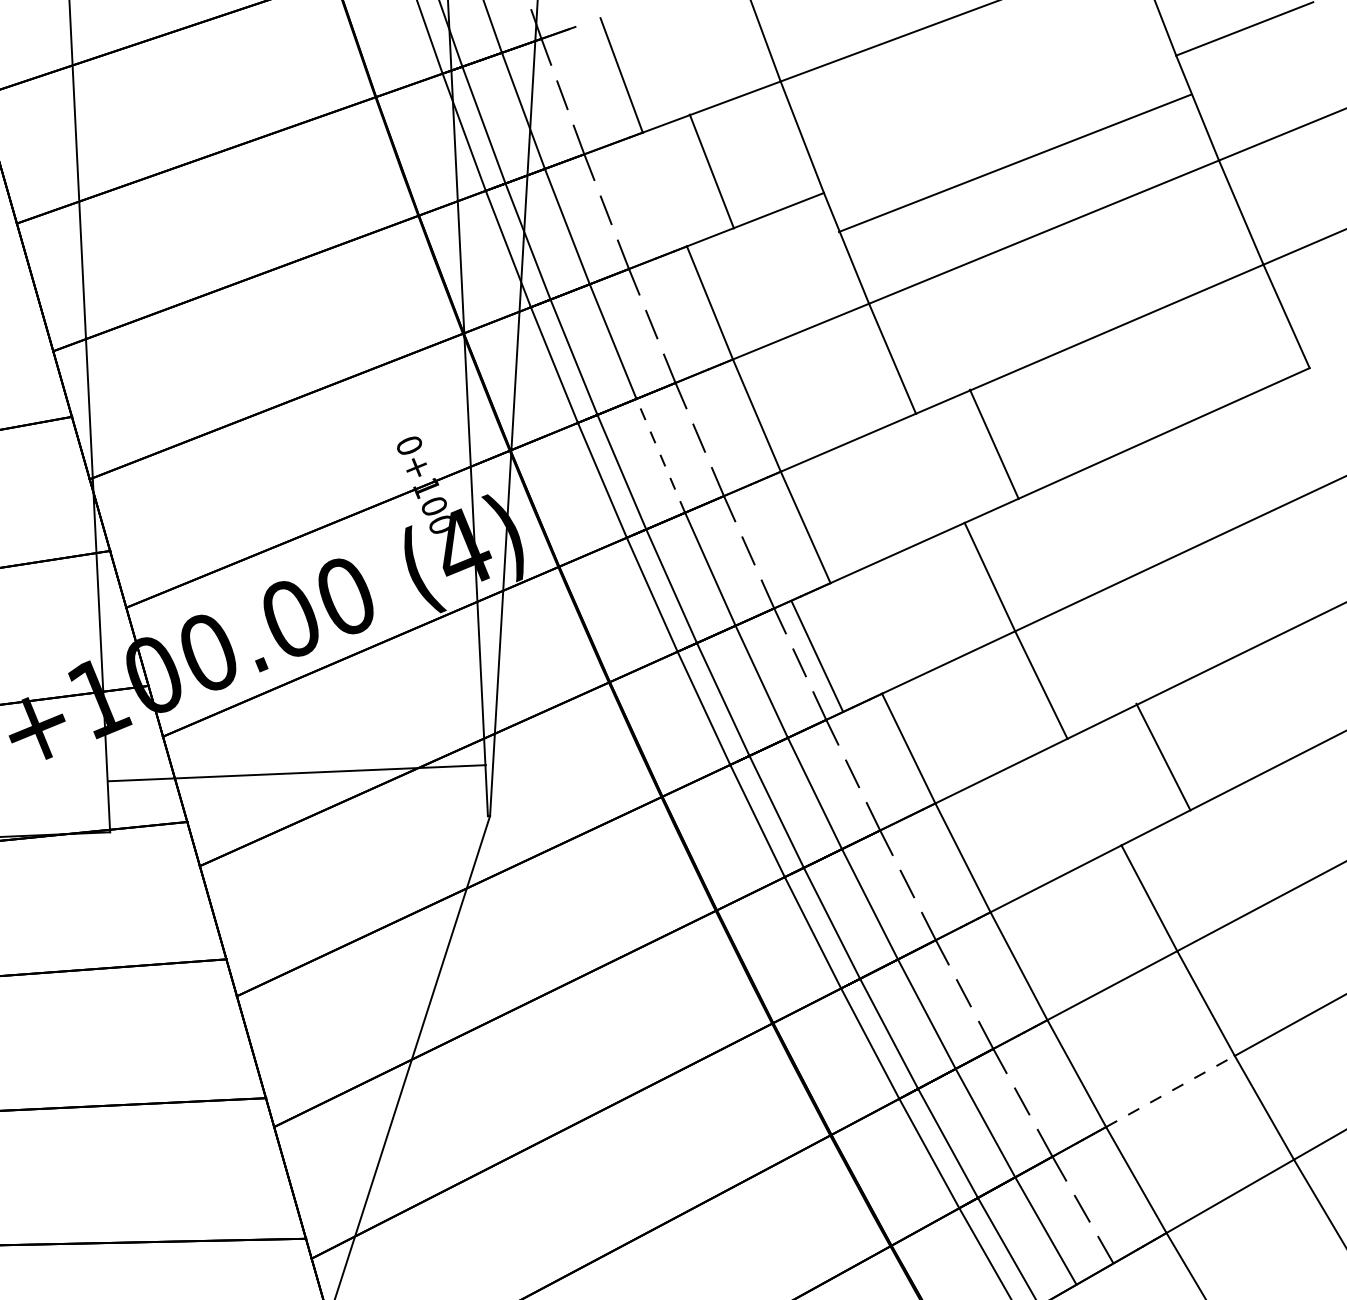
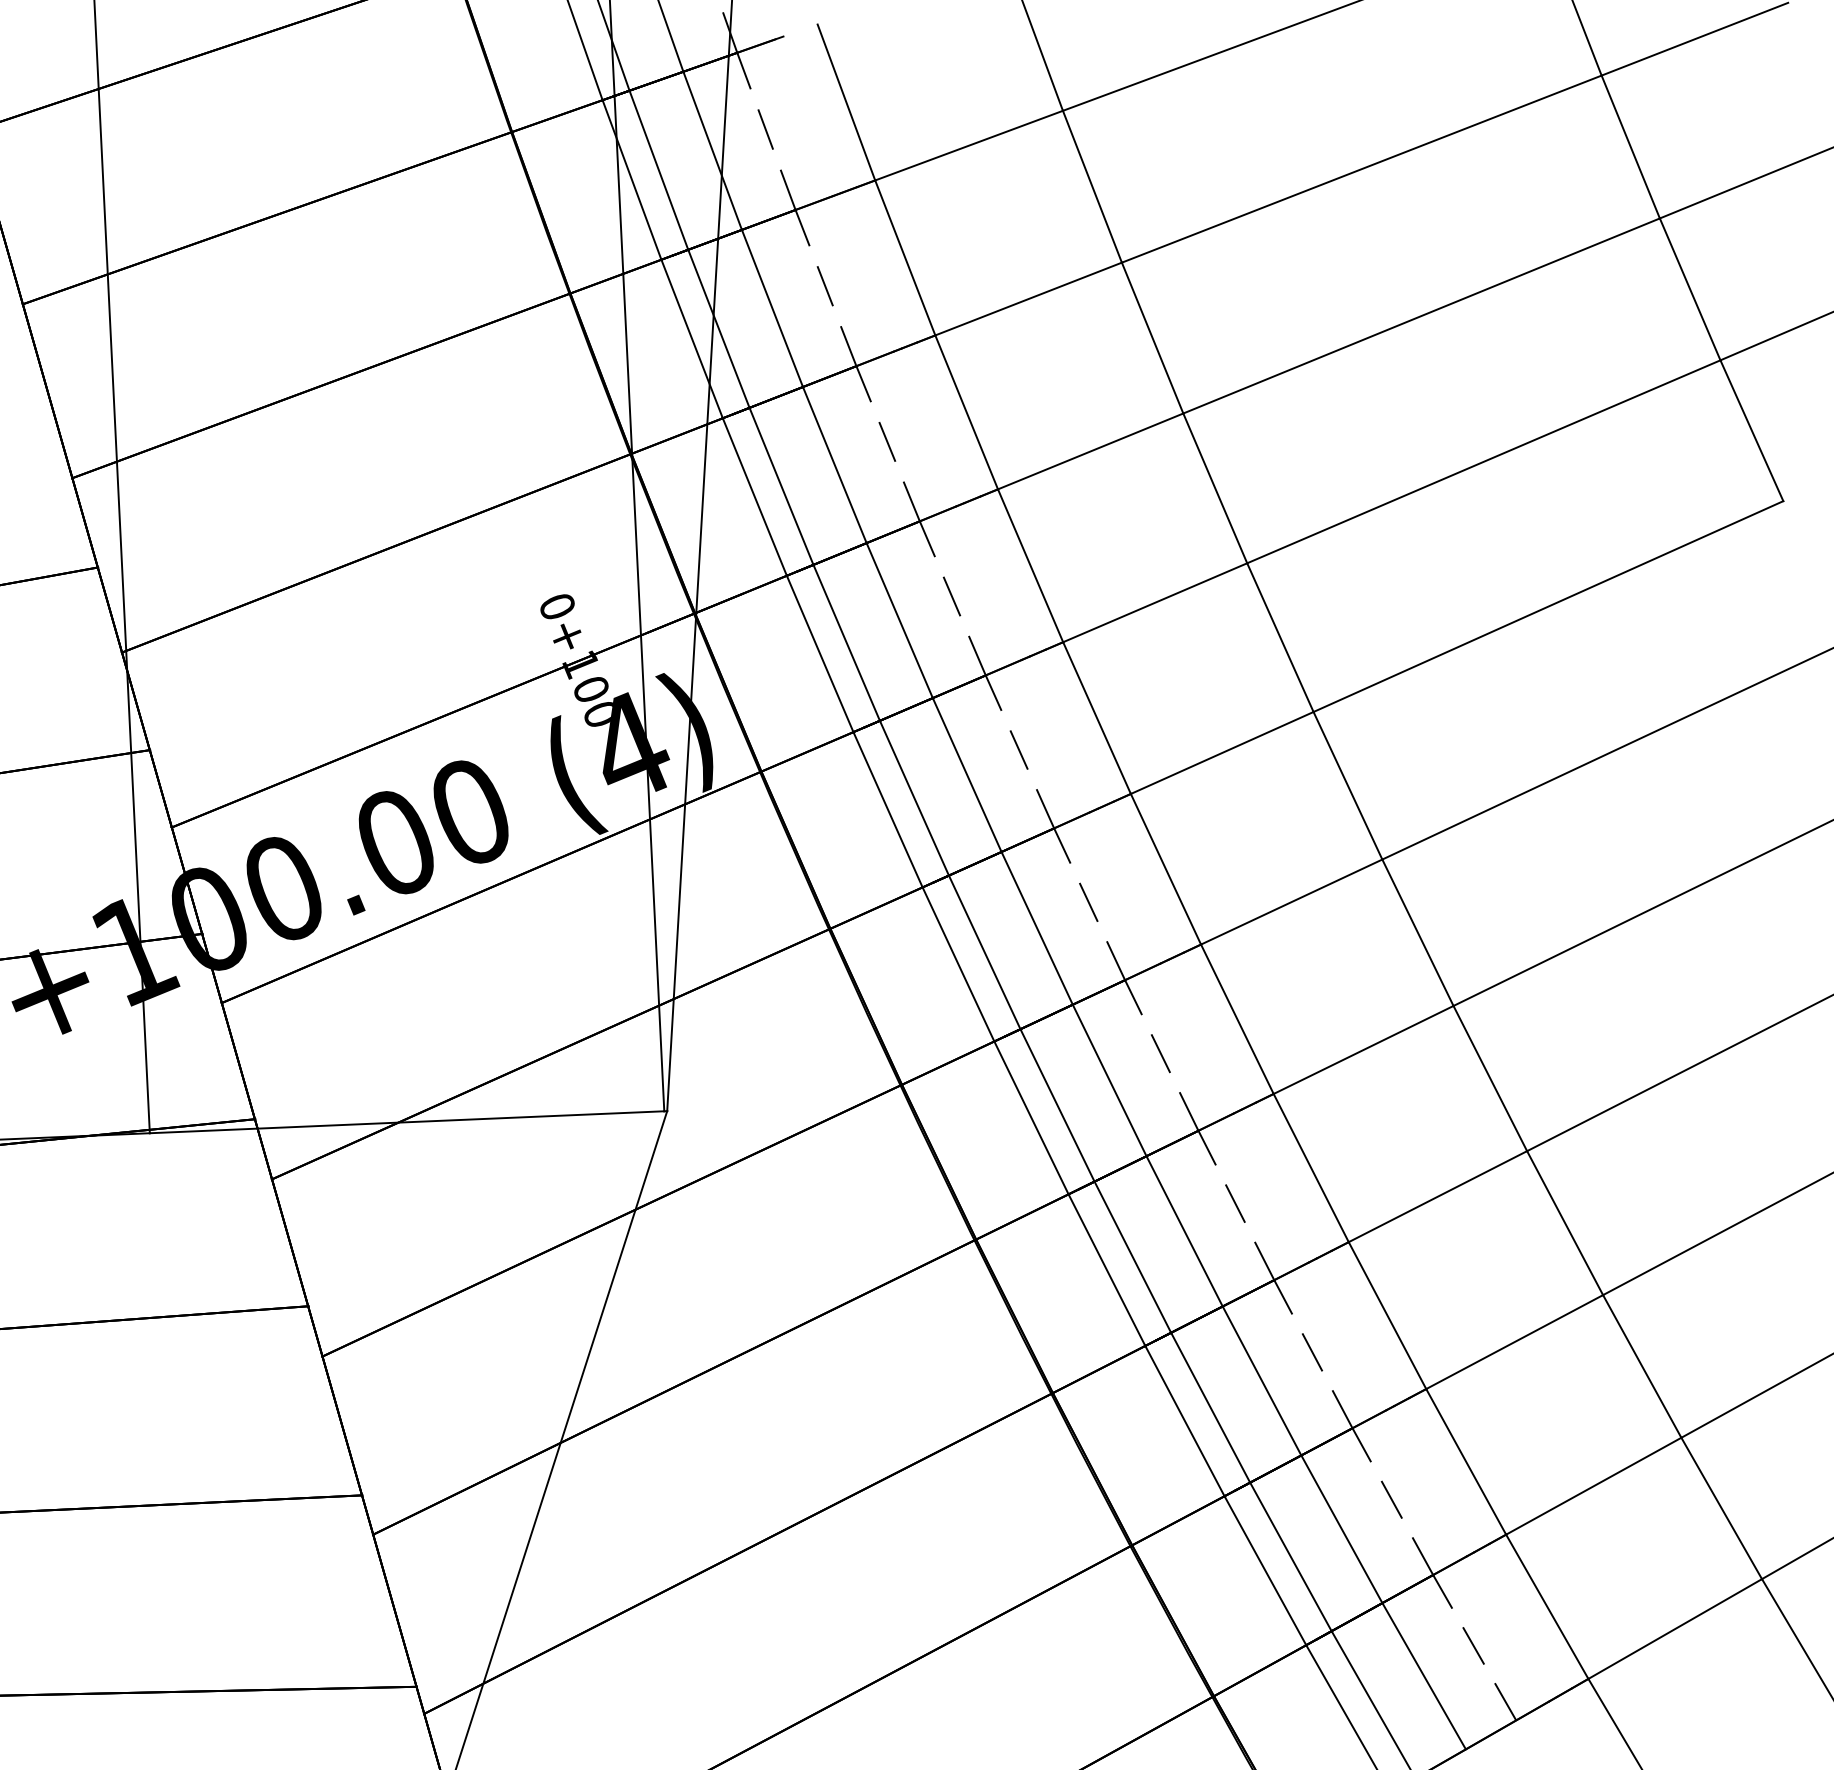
line: (1014, 163) -> (1360, 169), moved
line: (711, 171) -> (904, 257), moved
line: (993, 443) -> (1279, 636), moved
line: (660, 455) -> (899, 620), dashed -> solid
line: (817, 656) -> (1166, 869), moved
line: (1163, 756) -> (1490, 1077), moved
line: (296, 773) -> (406, 1122), moved
line: (1170, 1091) -> (1593, 1486), dashed -> solid

